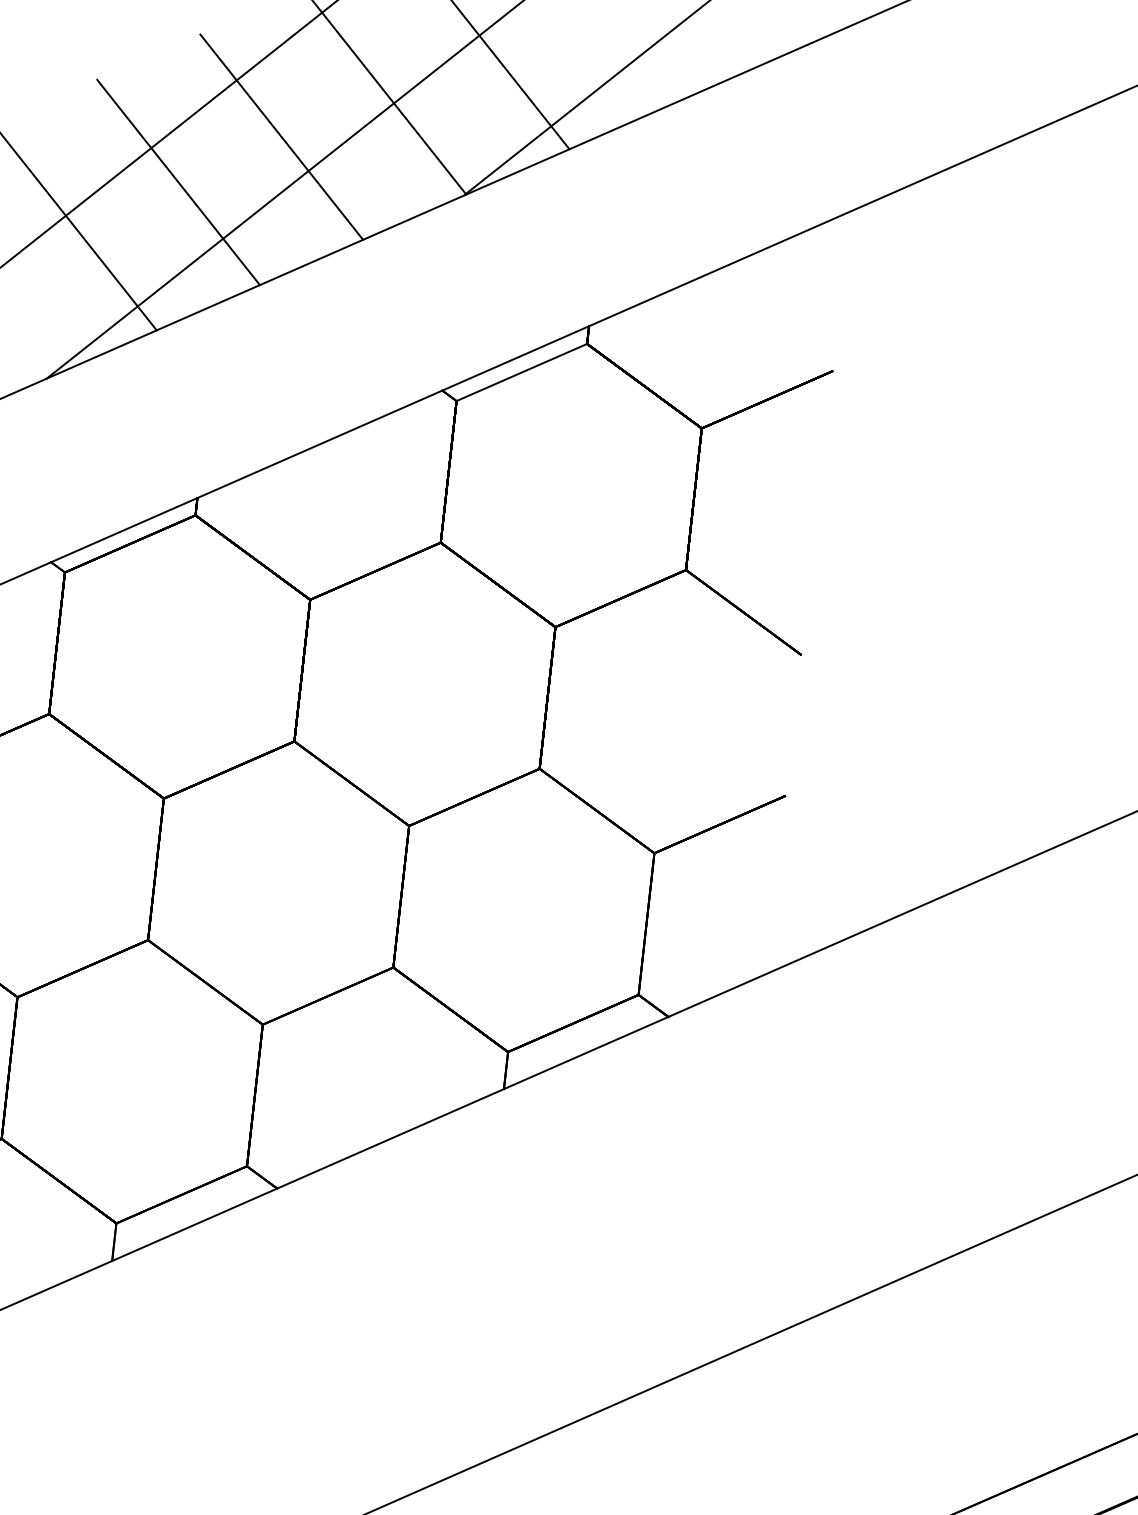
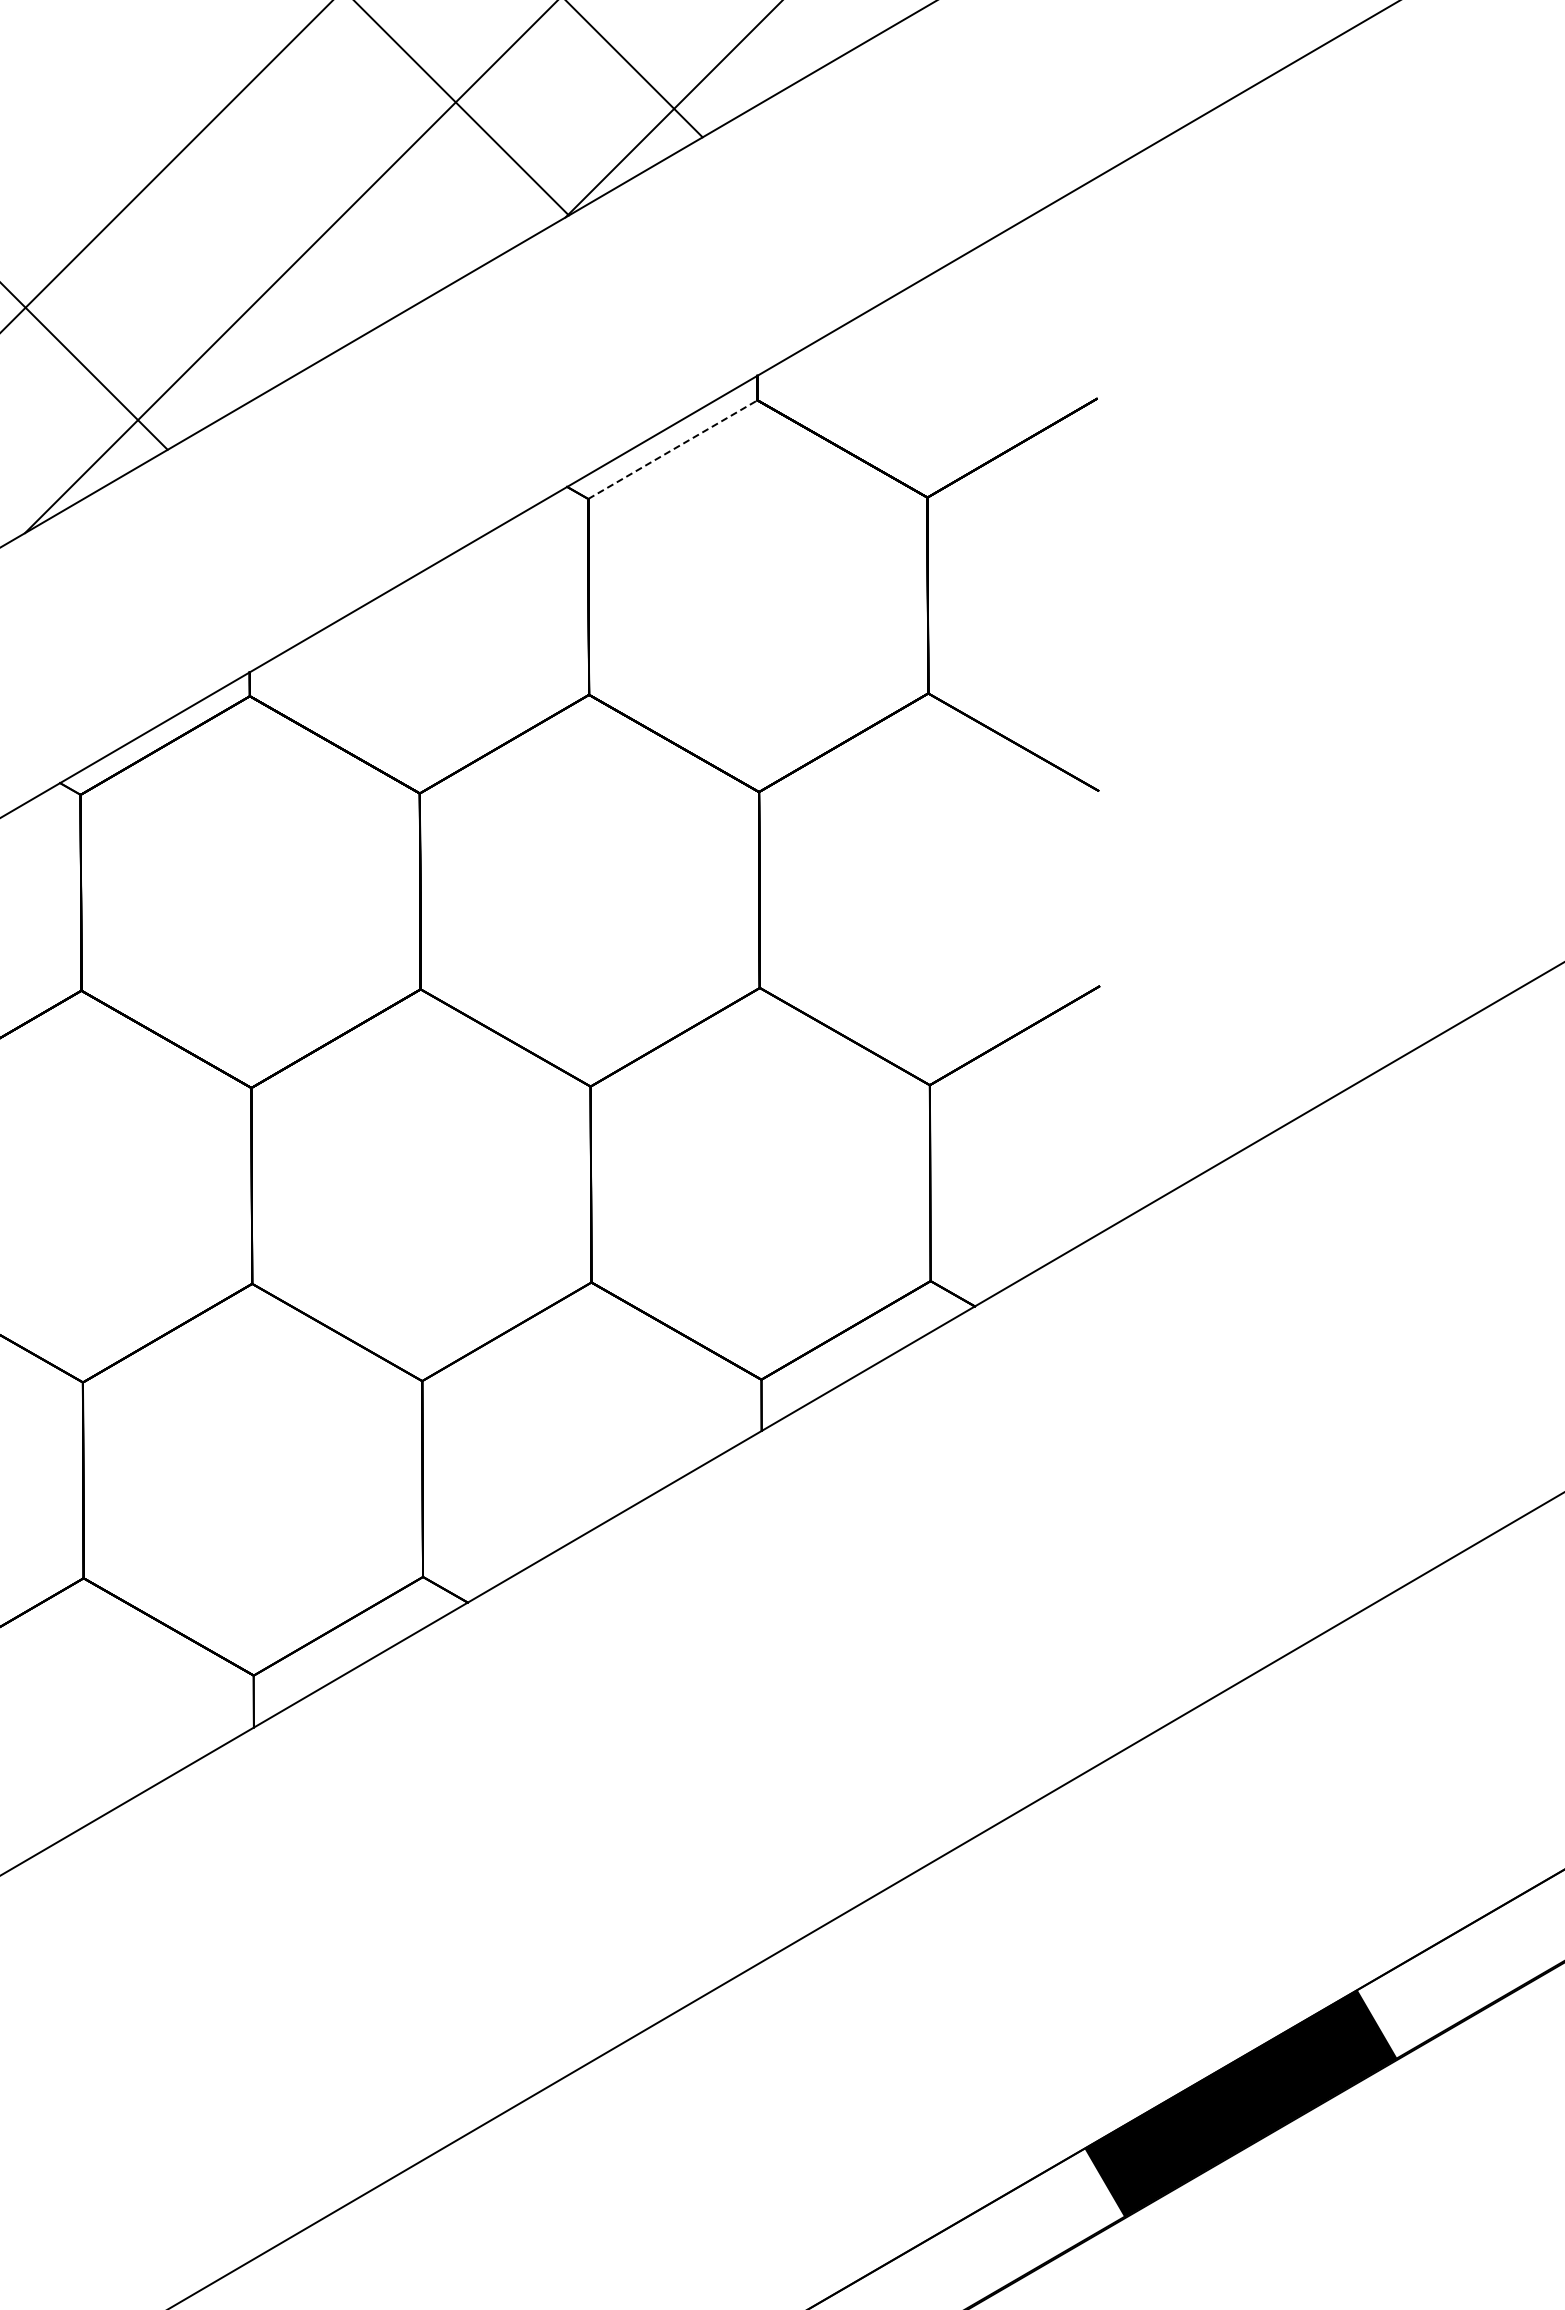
line: (281, 137) -> (307, 166), removed
line: (178, 182) -> (173, 244), removed
line: (521, 372) -> (672, 449), solid -> dashed

